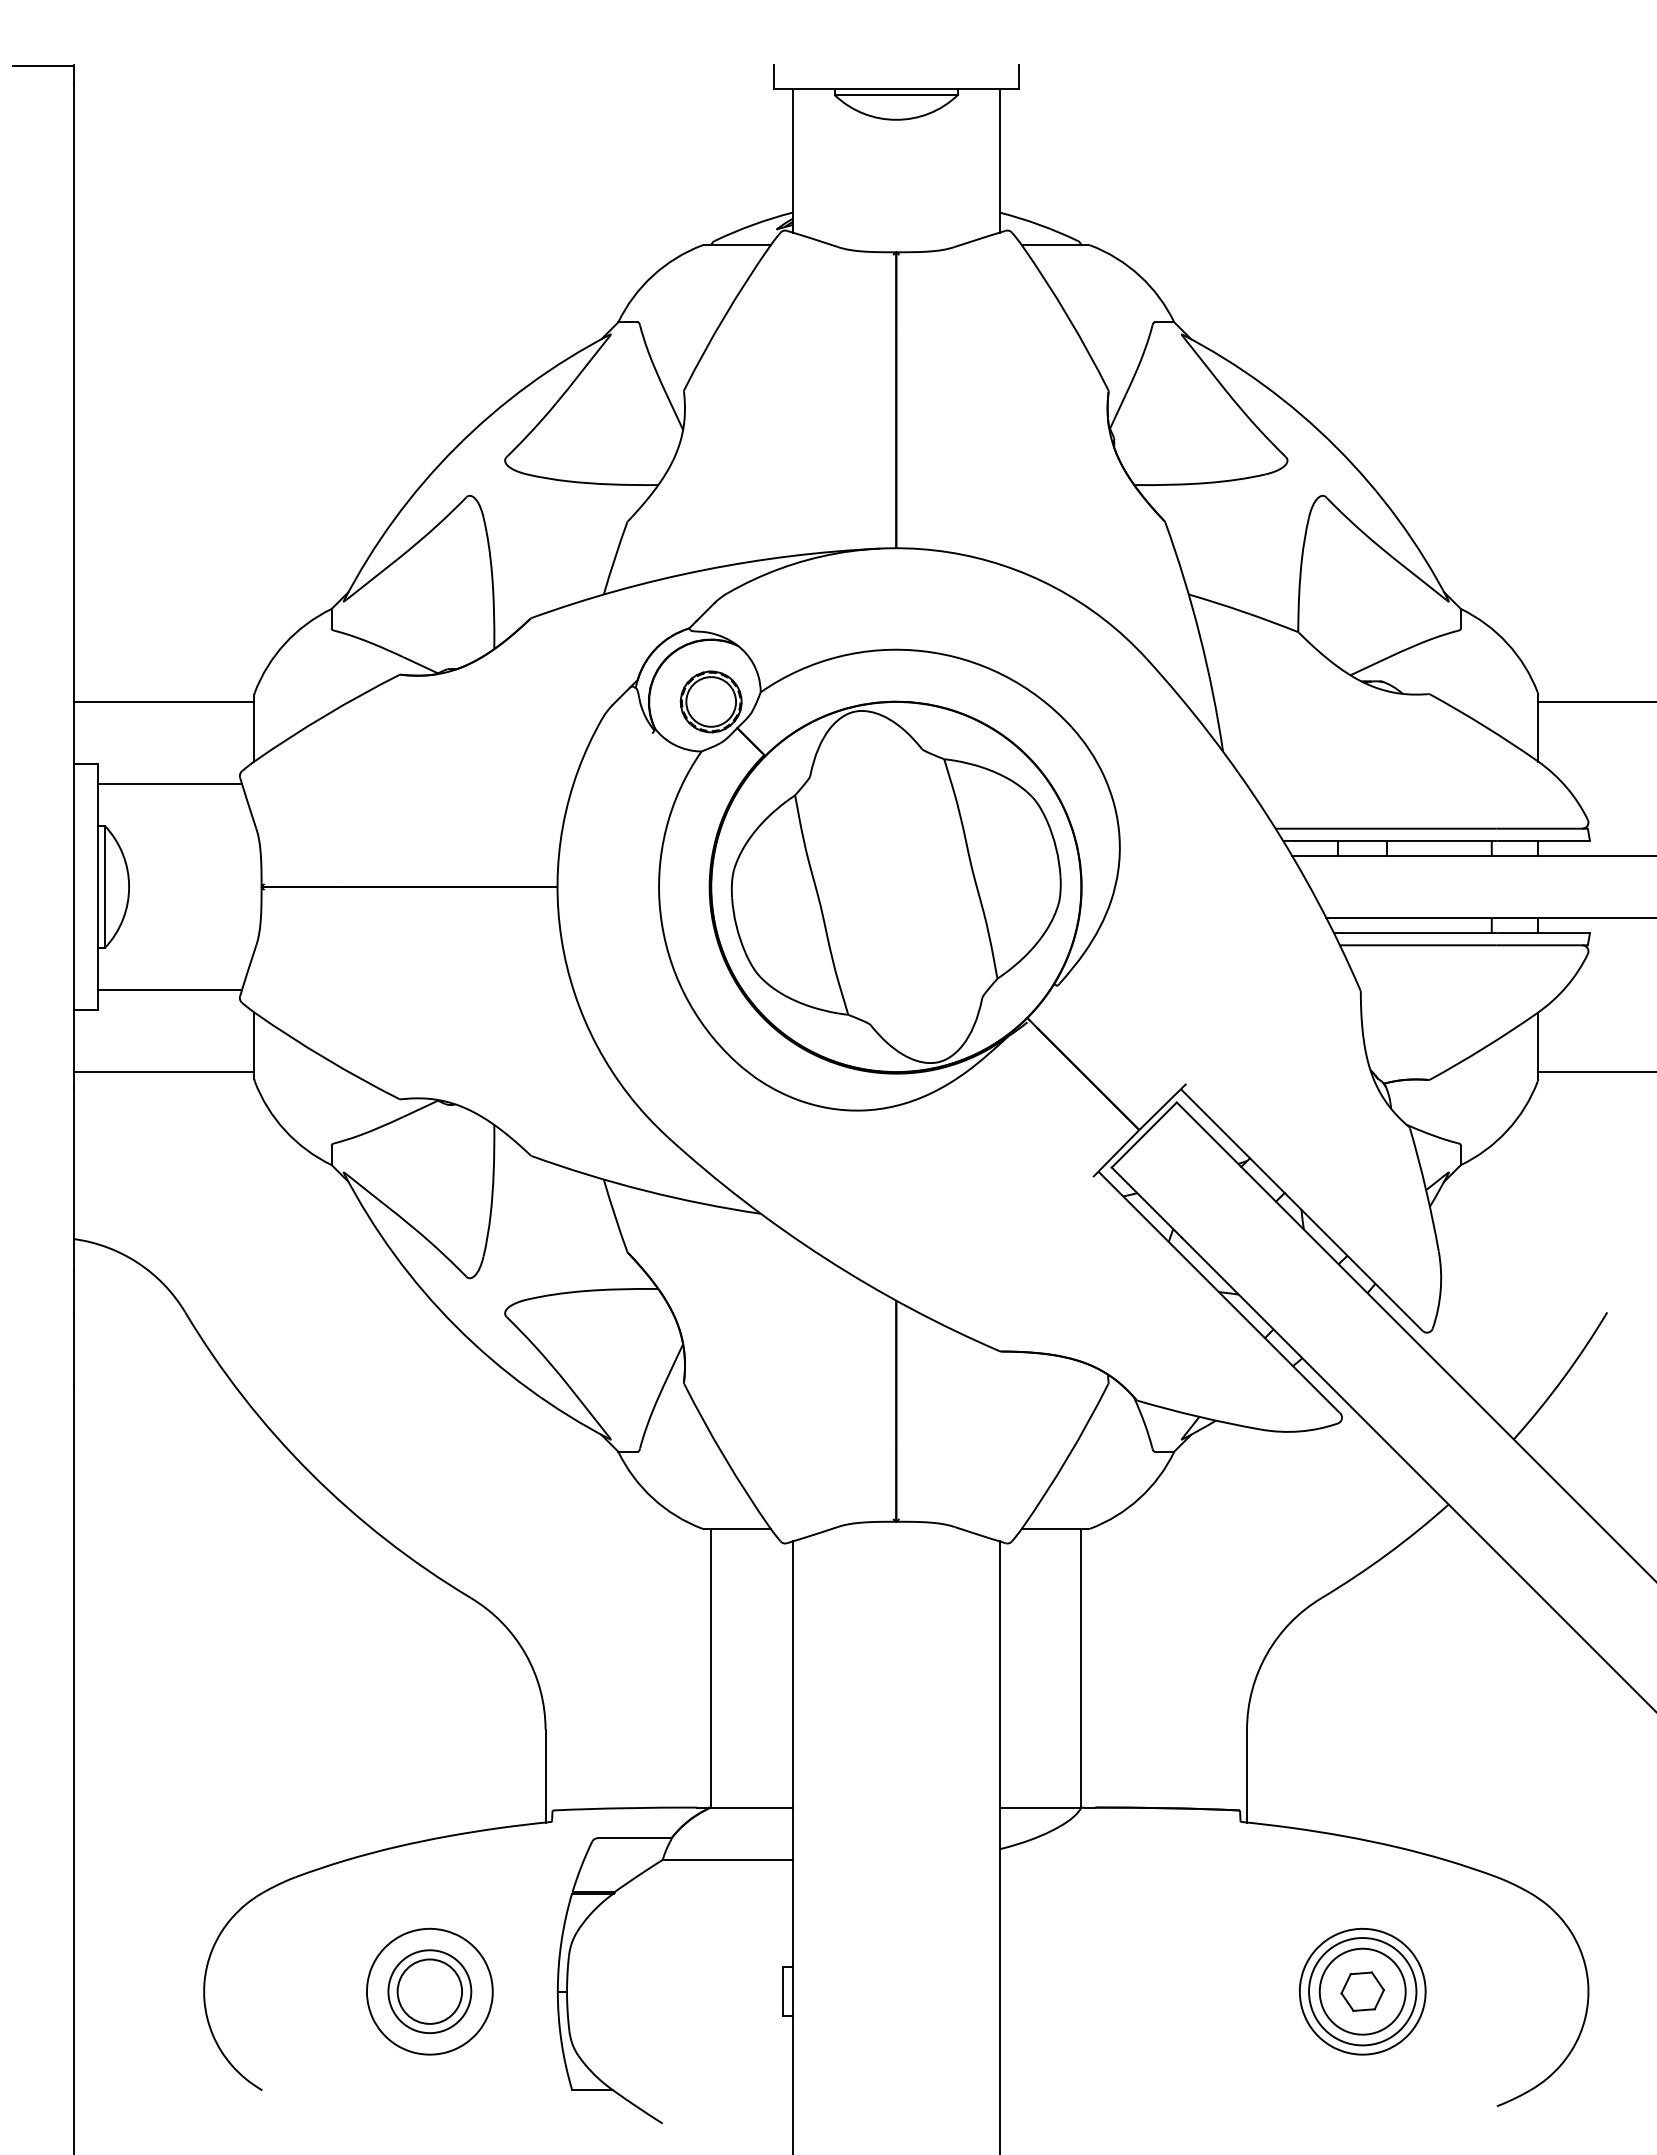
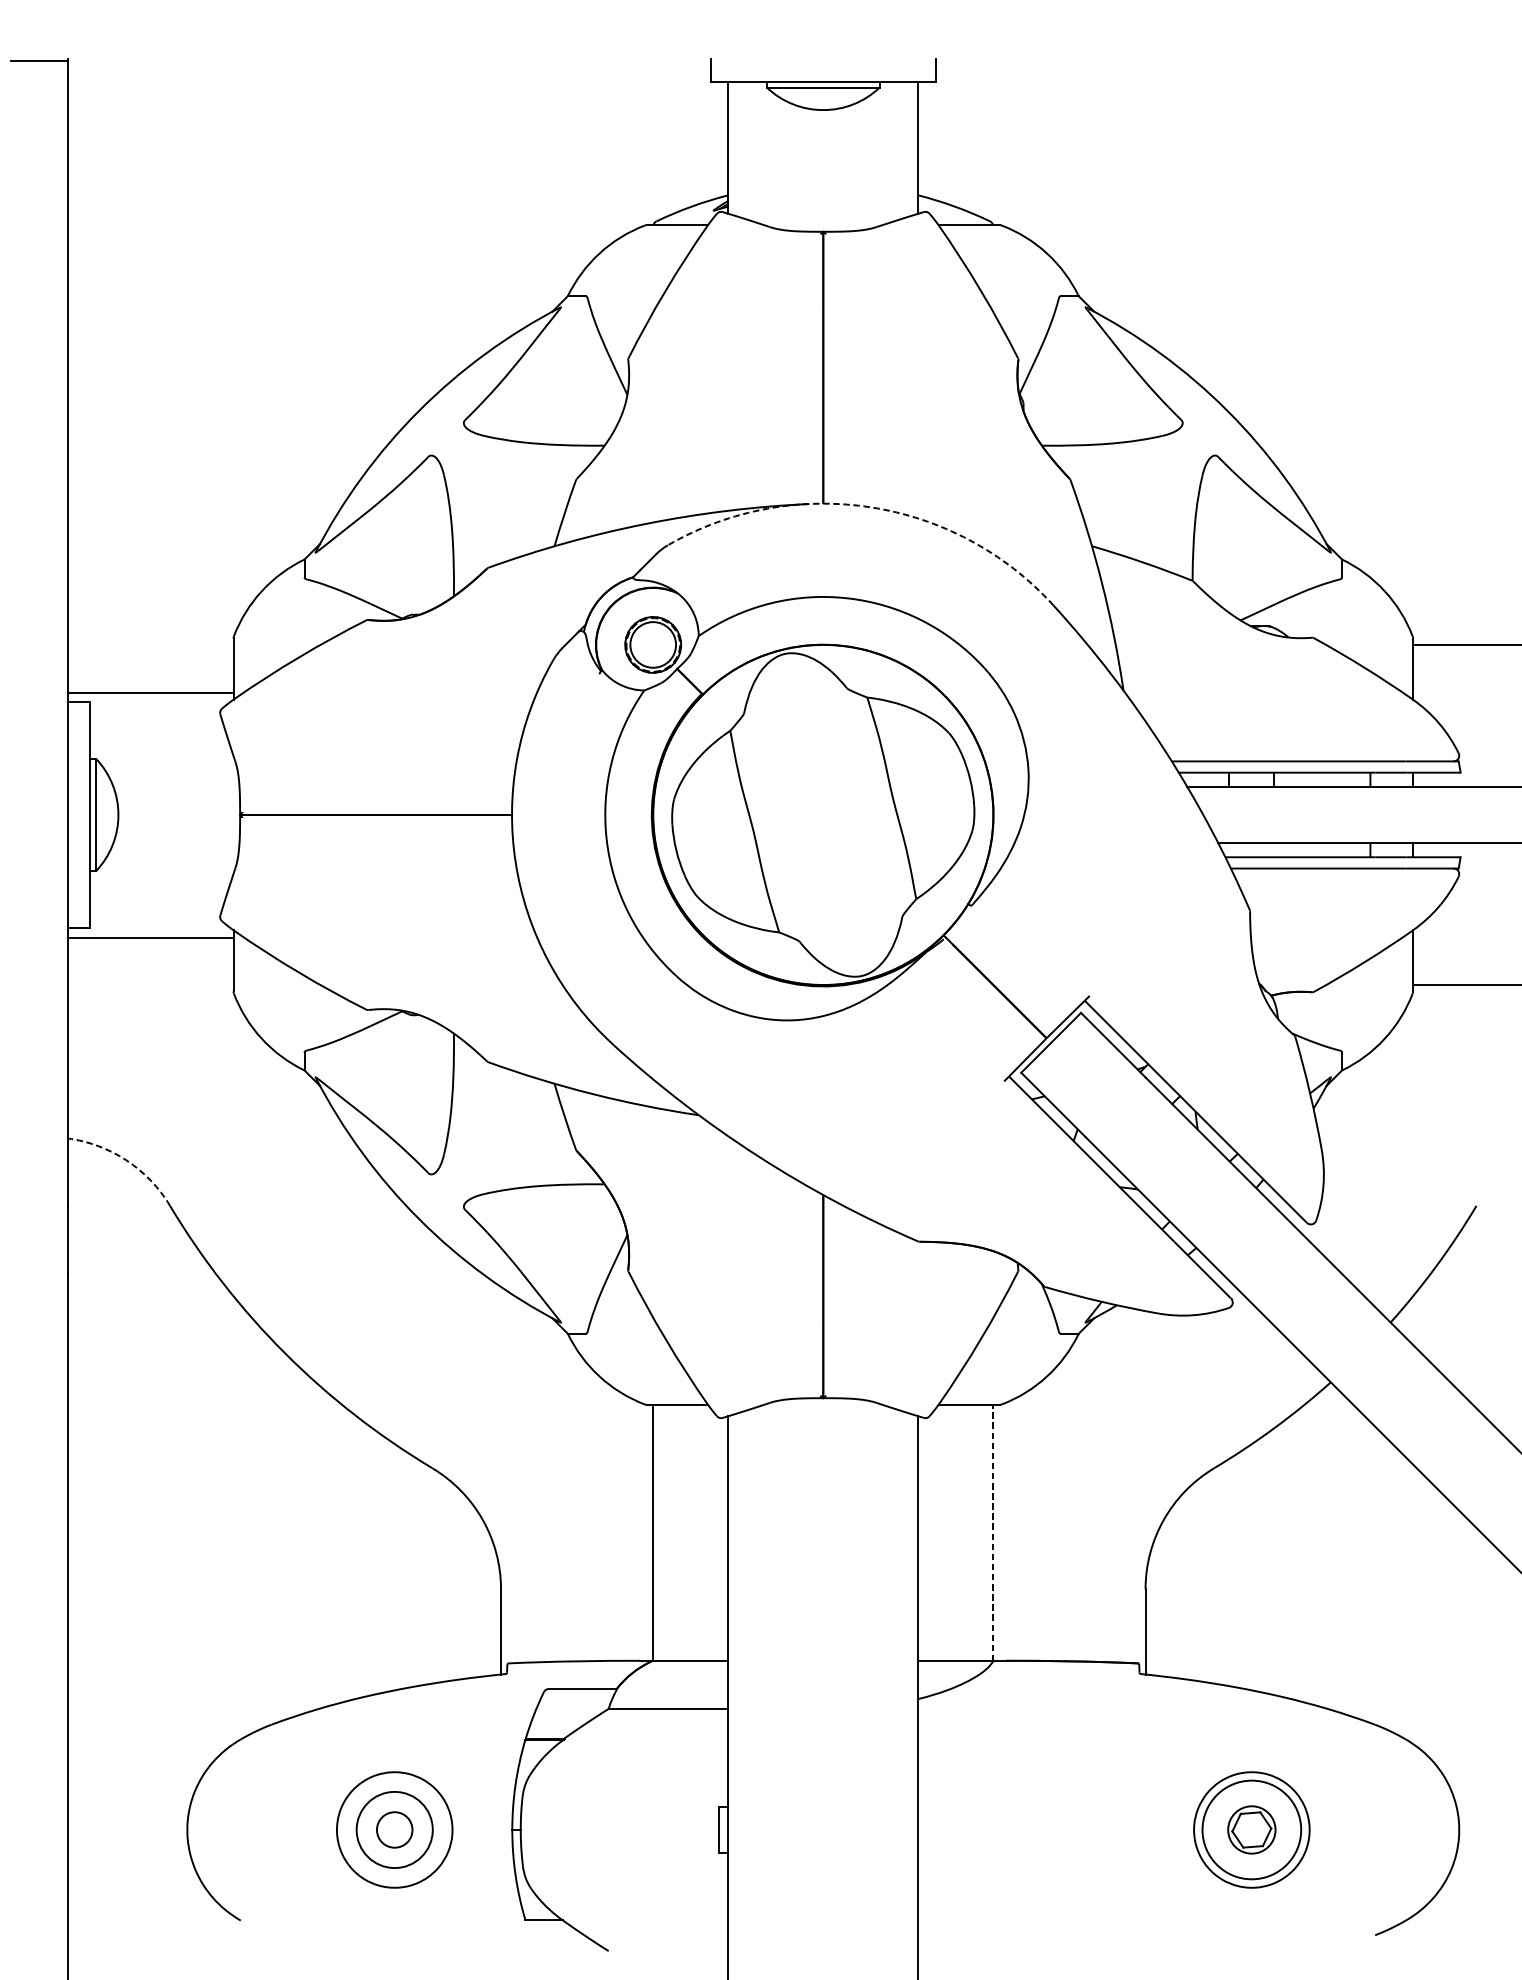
arc: (948, 552) -> (871, 507), solid -> dashed
line: (163, 701) -> (149, 692), moved
line: (169, 783) -> (155, 719), removed
line: (169, 990) -> (155, 910), removed
line: (163, 1072) -> (149, 938), moved
arc: (138, 1263) -> (127, 1160), solid -> dashed
line: (1081, 1668) -> (993, 1533), solid -> dashed
circle: (429, 1991) -> (394, 1829), size x0.6
circle: (1362, 1991) -> (1251, 1829), size x0.6

